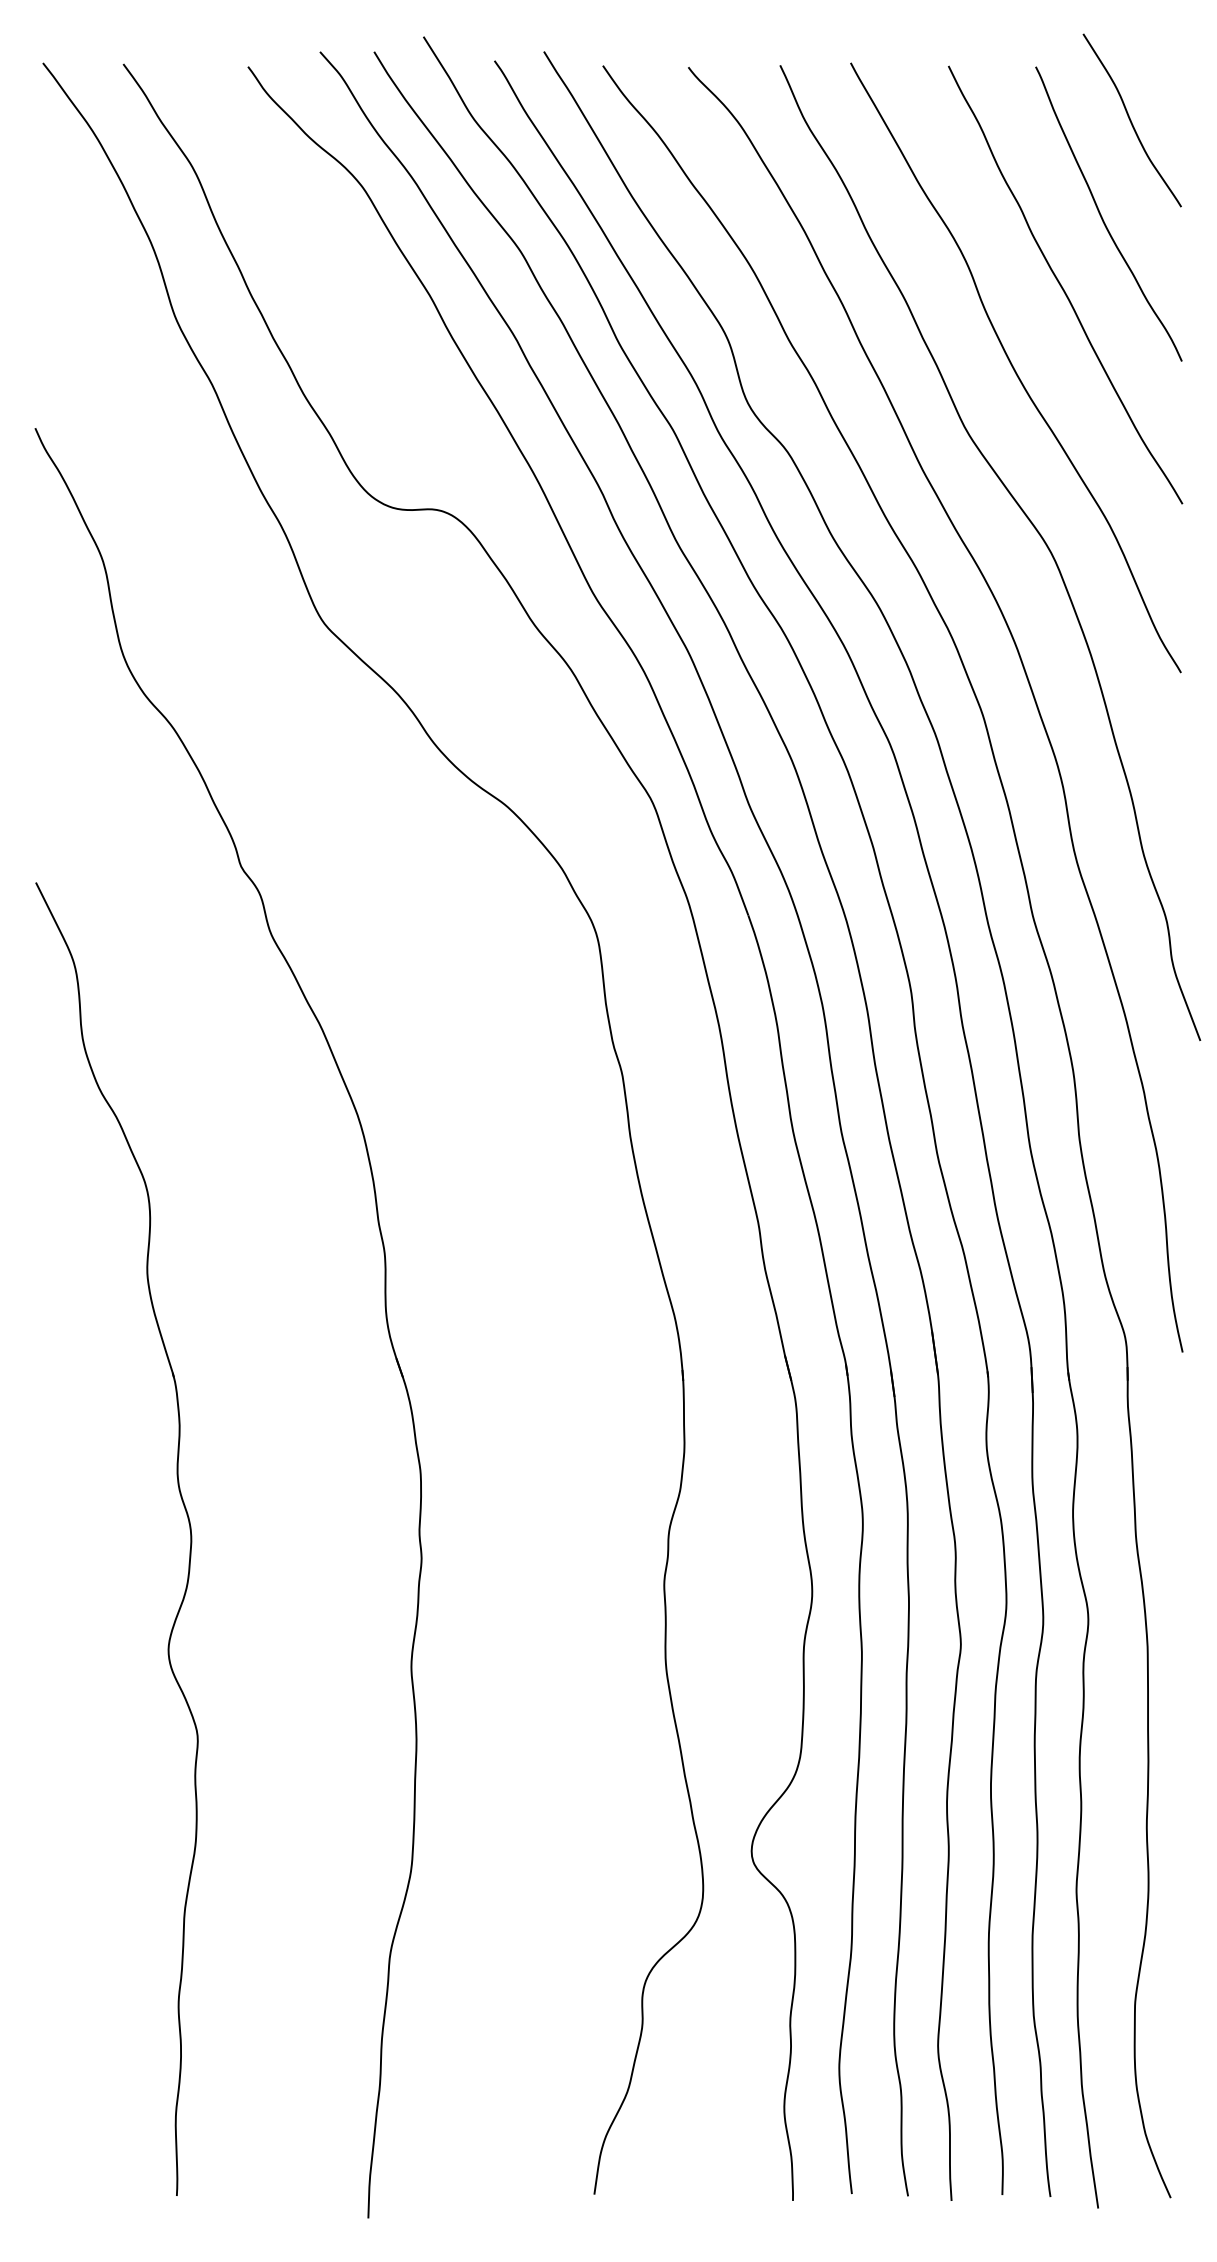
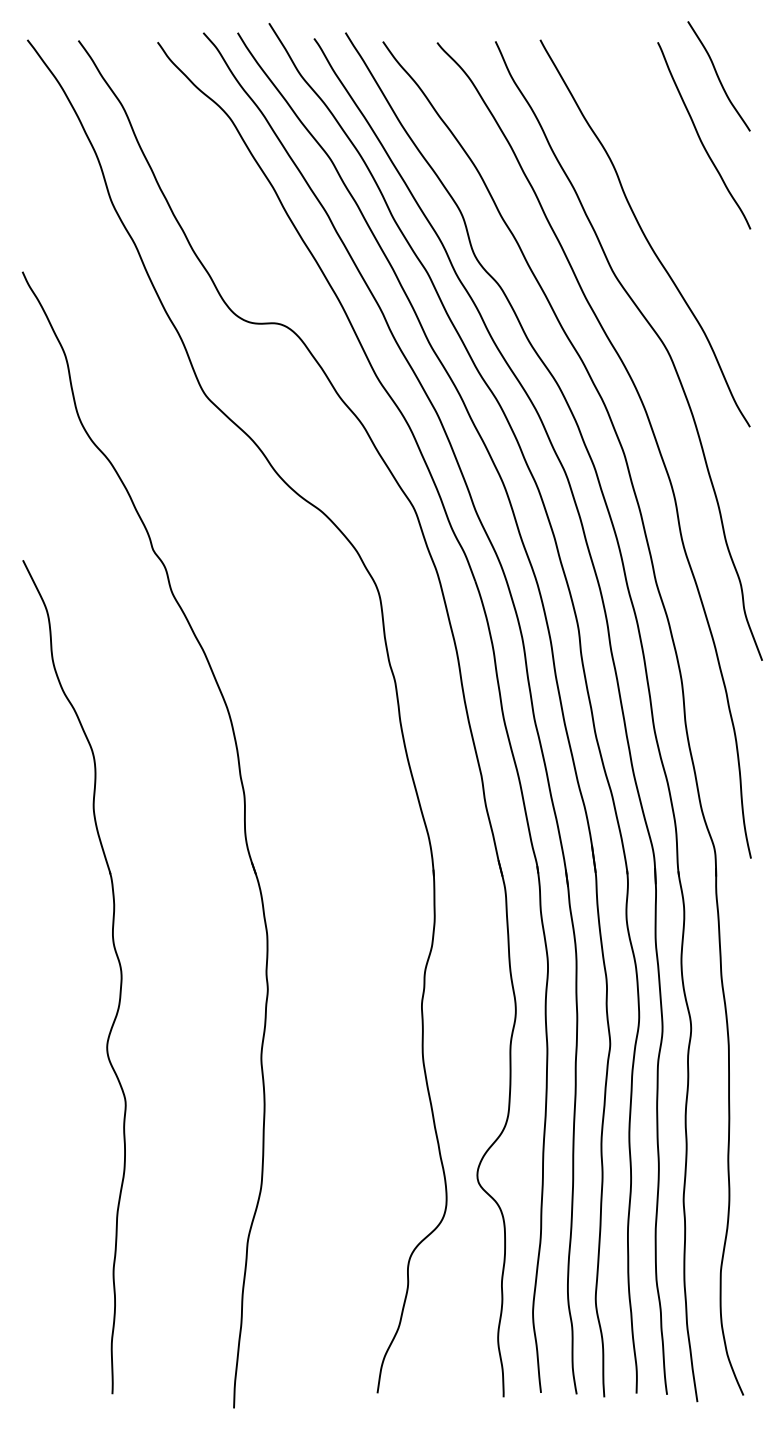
curve: (1062, 284) -> (674, 180), removed

